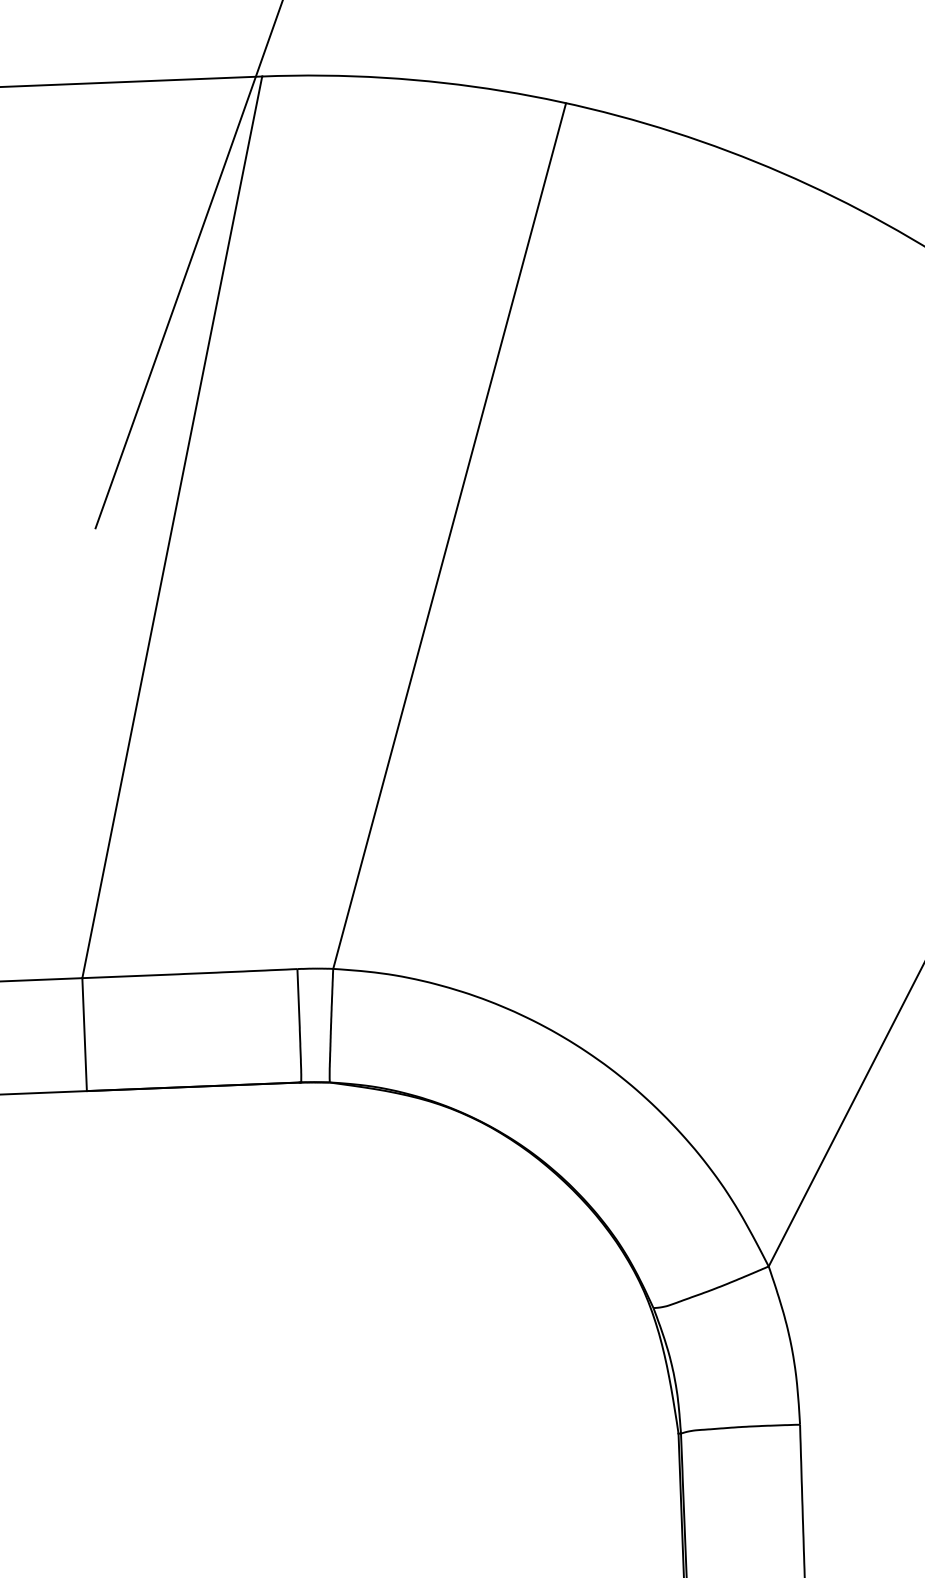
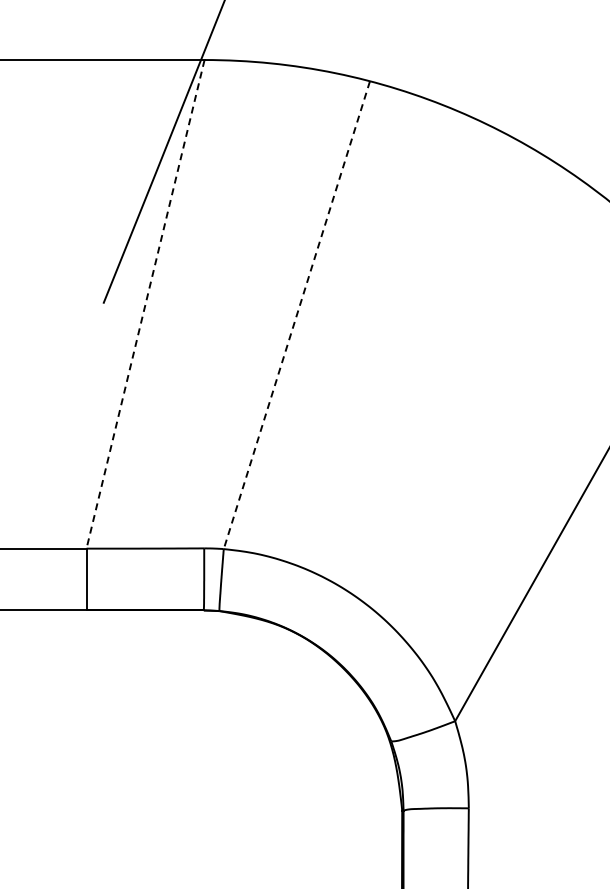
line: (172, 527) -> (145, 304), solid -> dashed
line: (448, 536) -> (296, 315), solid -> dashed

